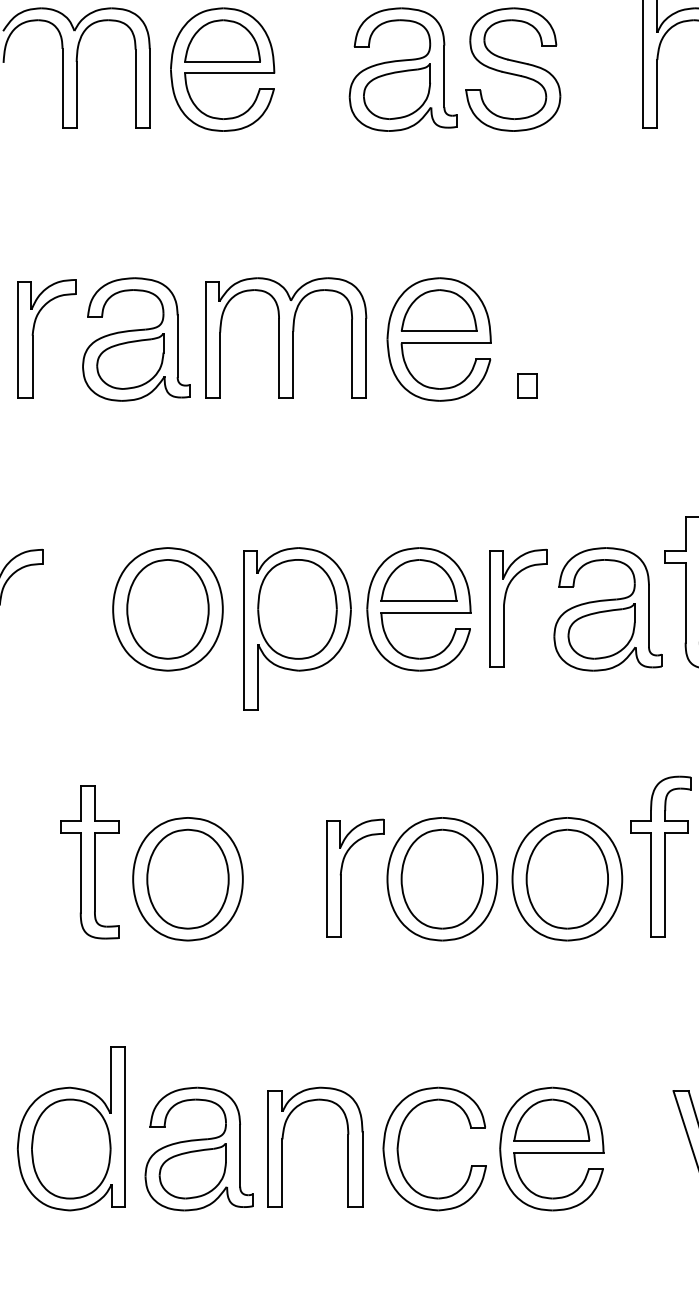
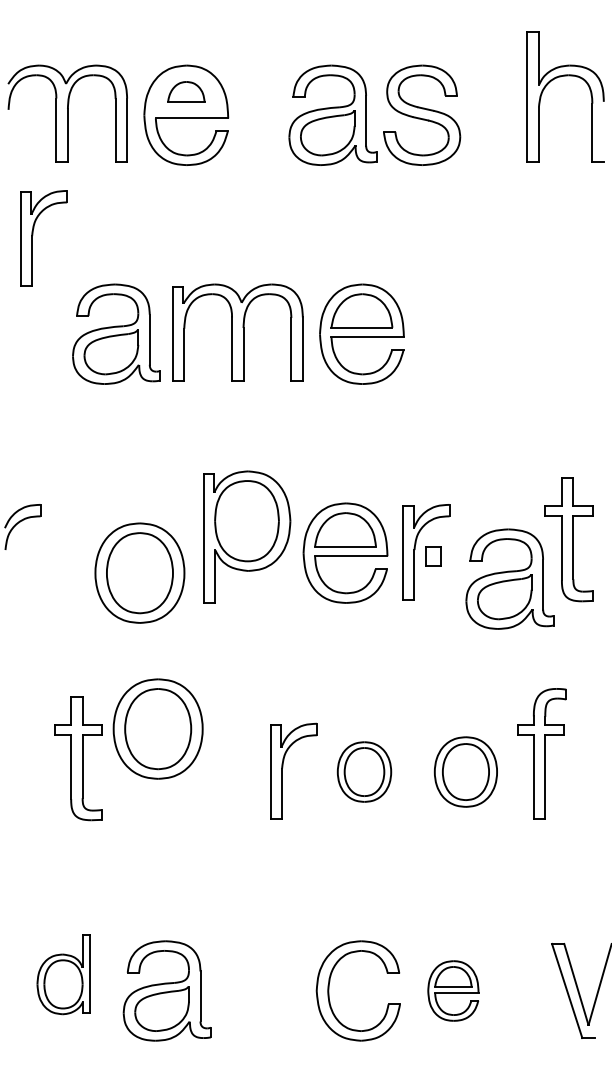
part: (222, 40) -> (186, 91), size x0.6
part: (34, 334) -> (33, 235), moved
part: (527, 385) -> (433, 556), moved
part: (167, 608) -> (139, 572), moved
part: (607, 608) -> (509, 578), moved
part: (298, 628) -> (247, 536), moved
part: (187, 878) -> (157, 728), moved
part: (442, 878) -> (364, 771), size x0.6
part: (566, 878) -> (465, 771), size x0.7
part: (71, 1128) -> (63, 974), size x0.6
part: (283, 1147) -> (235, 989), removed
part: (552, 1148) -> (453, 990), size x0.6

